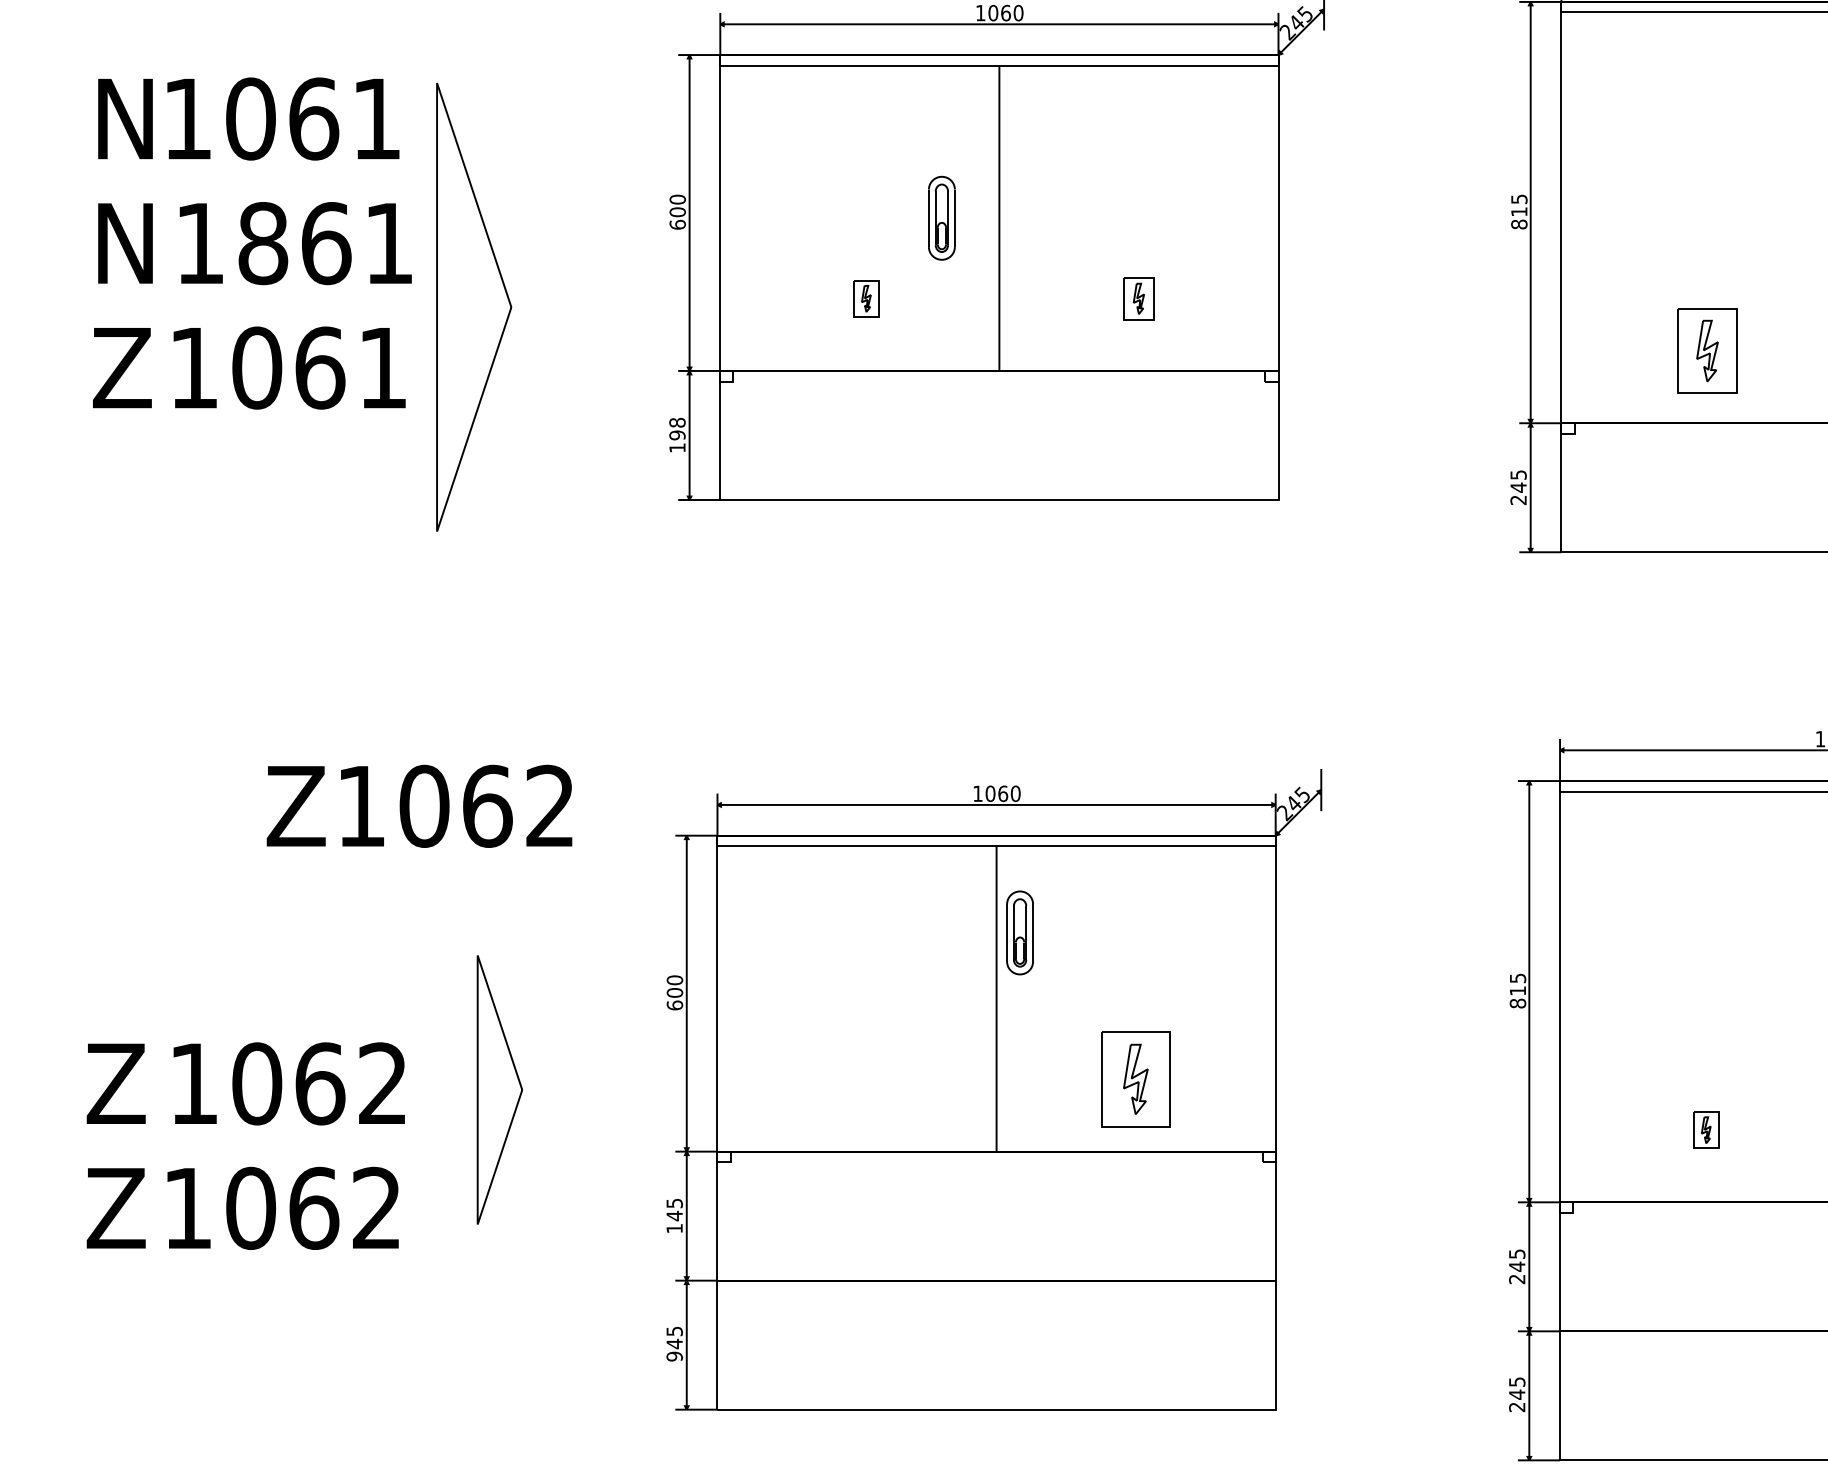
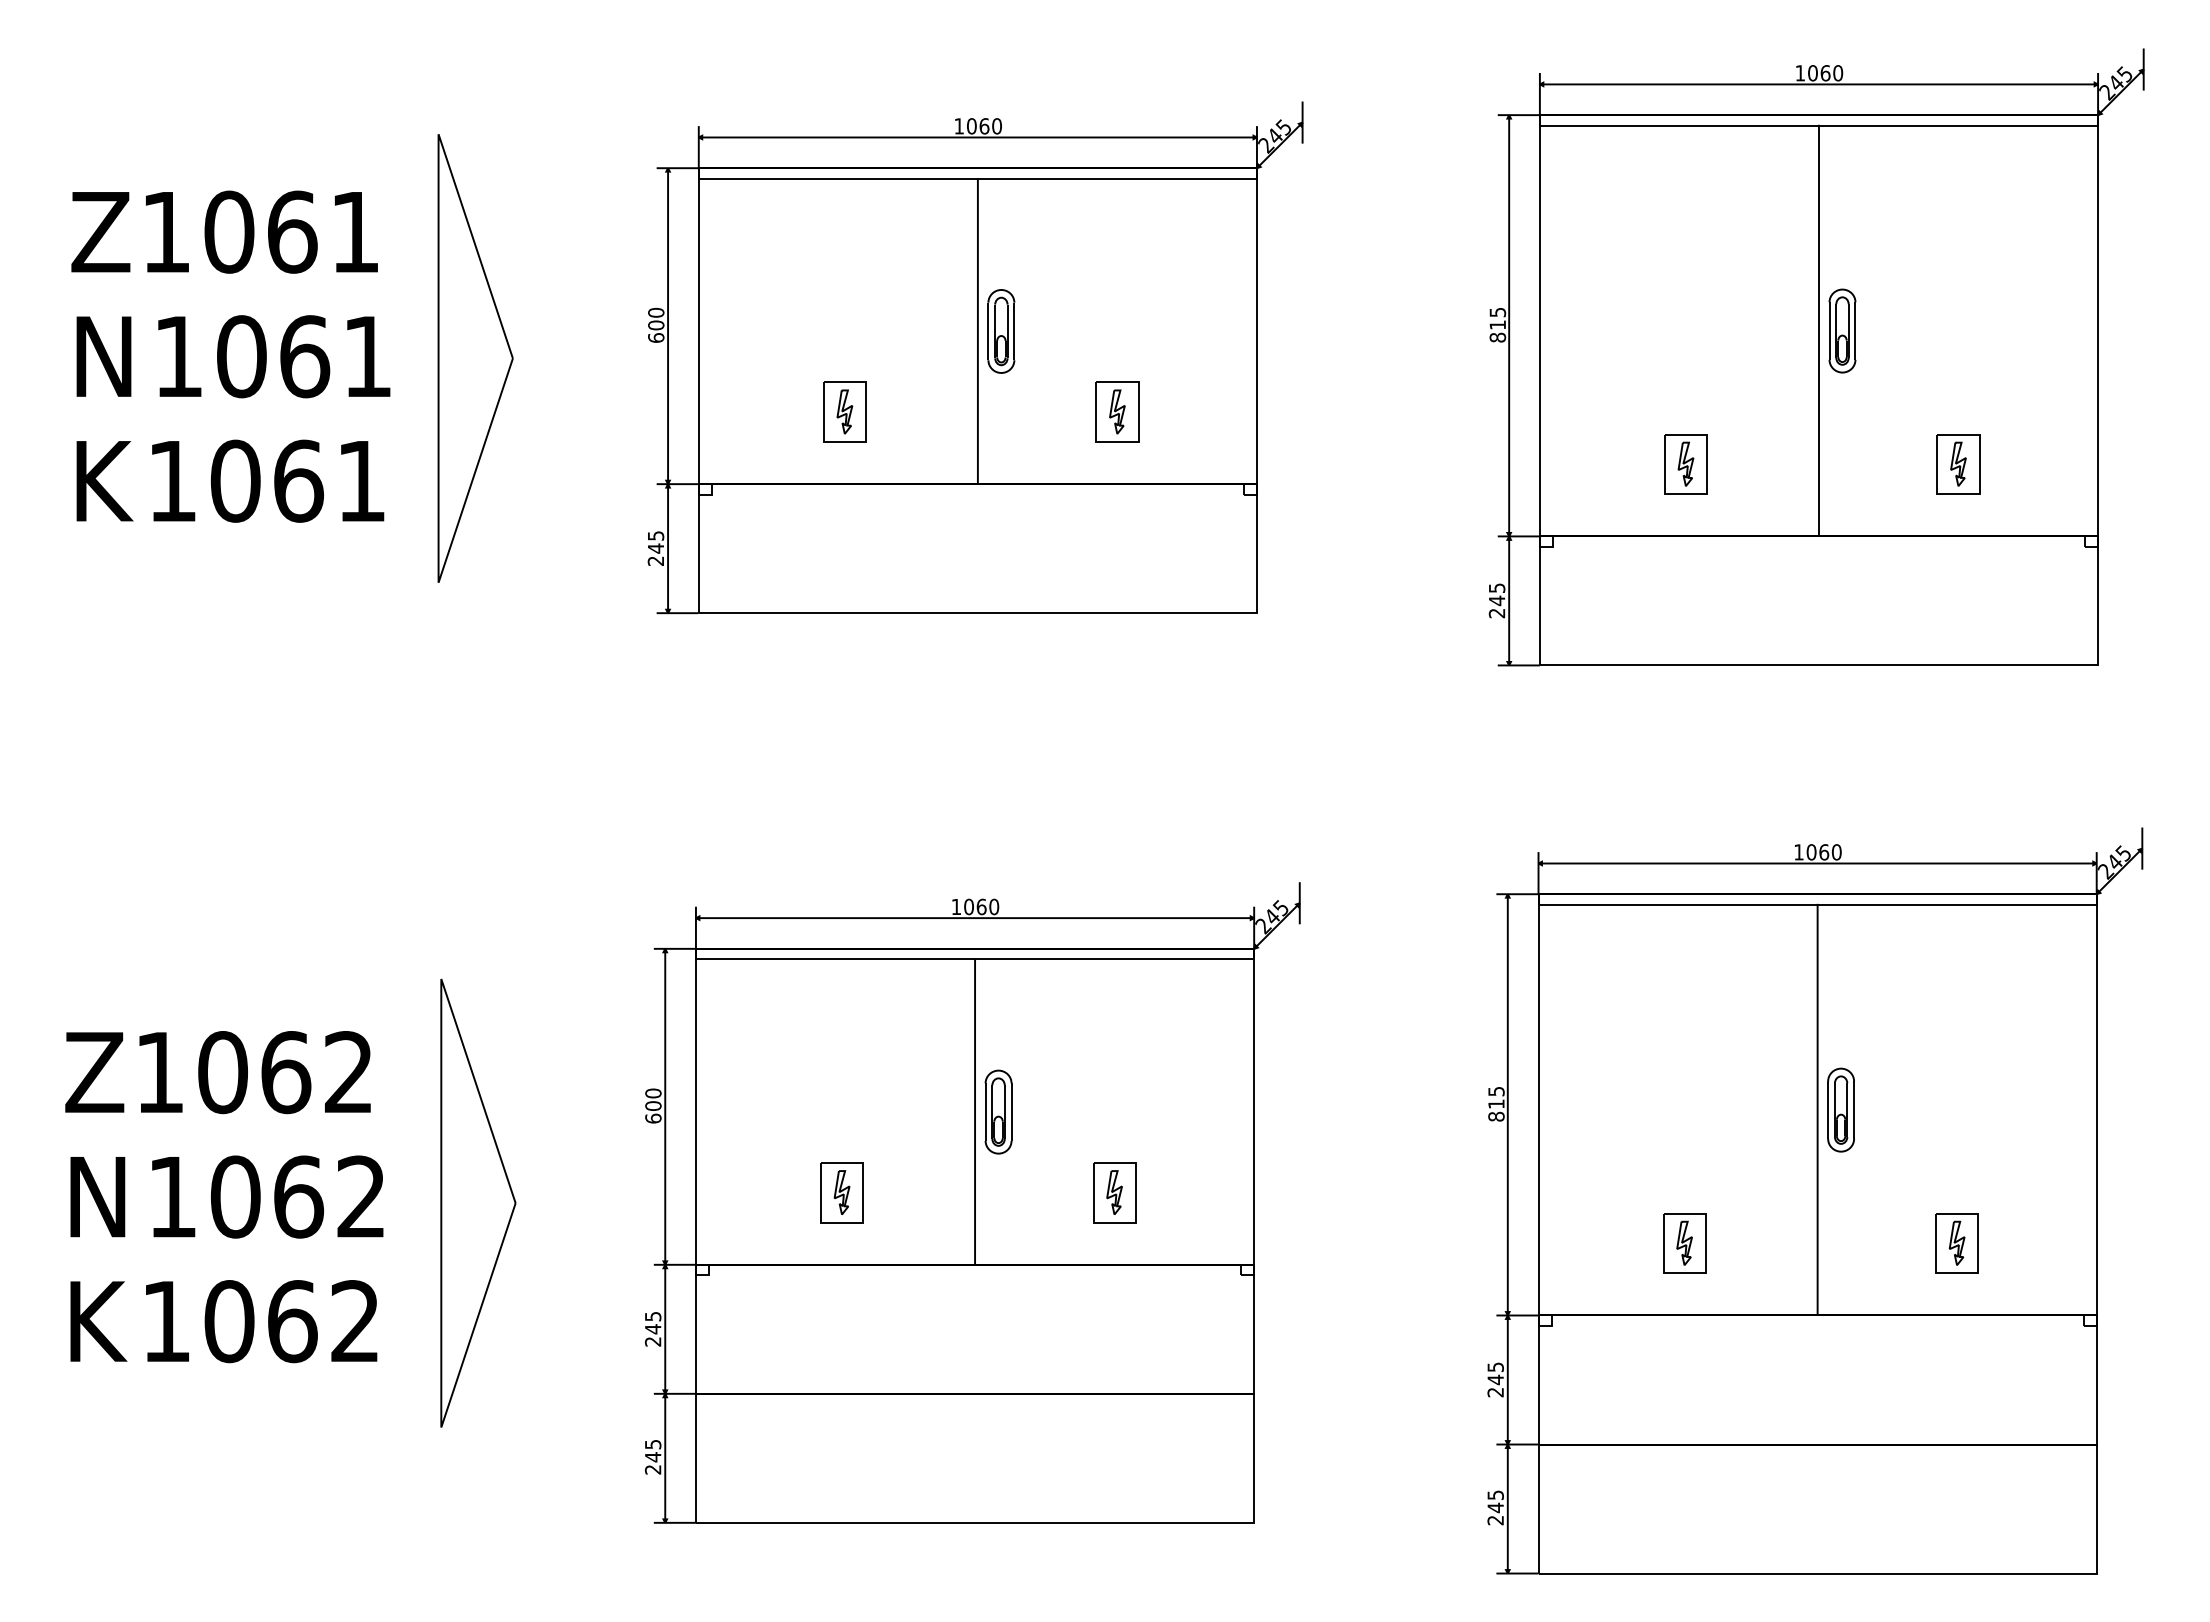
text: (123, 119) -> (101, 232), N -> Z
part: (942, 218) -> (1001, 331), moved
text: (263, 243) -> (241, 356), 1861 -> 1061
part: (866, 298) -> (844, 411), size x1.67
part: (1139, 298) -> (1117, 411), size x1.43
part: (474, 307) -> (475, 358), moved
part: (1707, 351) -> (1685, 464), size x0.71
text: (124, 368) -> (102, 481), Z -> K
text: (677, 435) -> (655, 548), 198 -> 245
text: (419, 806) -> (217, 1072), moved
part: (1020, 932) -> (998, 1111), moved
part: (863, 1079) -> (841, 1192), added
part: (1136, 1079) -> (1114, 1192), size x0.62
text: (117, 1084) -> (95, 1197), Z -> N
part: (500, 1089) -> (478, 1202), size x1.67
part: (1706, 1130) -> (1684, 1243), size x1.67
text: (118, 1208) -> (96, 1321), Z -> K
text: (674, 1228) -> (652, 1341), 145 -> 245
text: (675, 1356) -> (653, 1469), 945 -> 245

